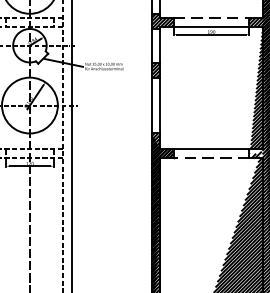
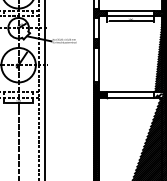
line: (212, 18) -> (131, 11), dashed -> solid
line: (211, 157) -> (130, 97), dashed -> solid

